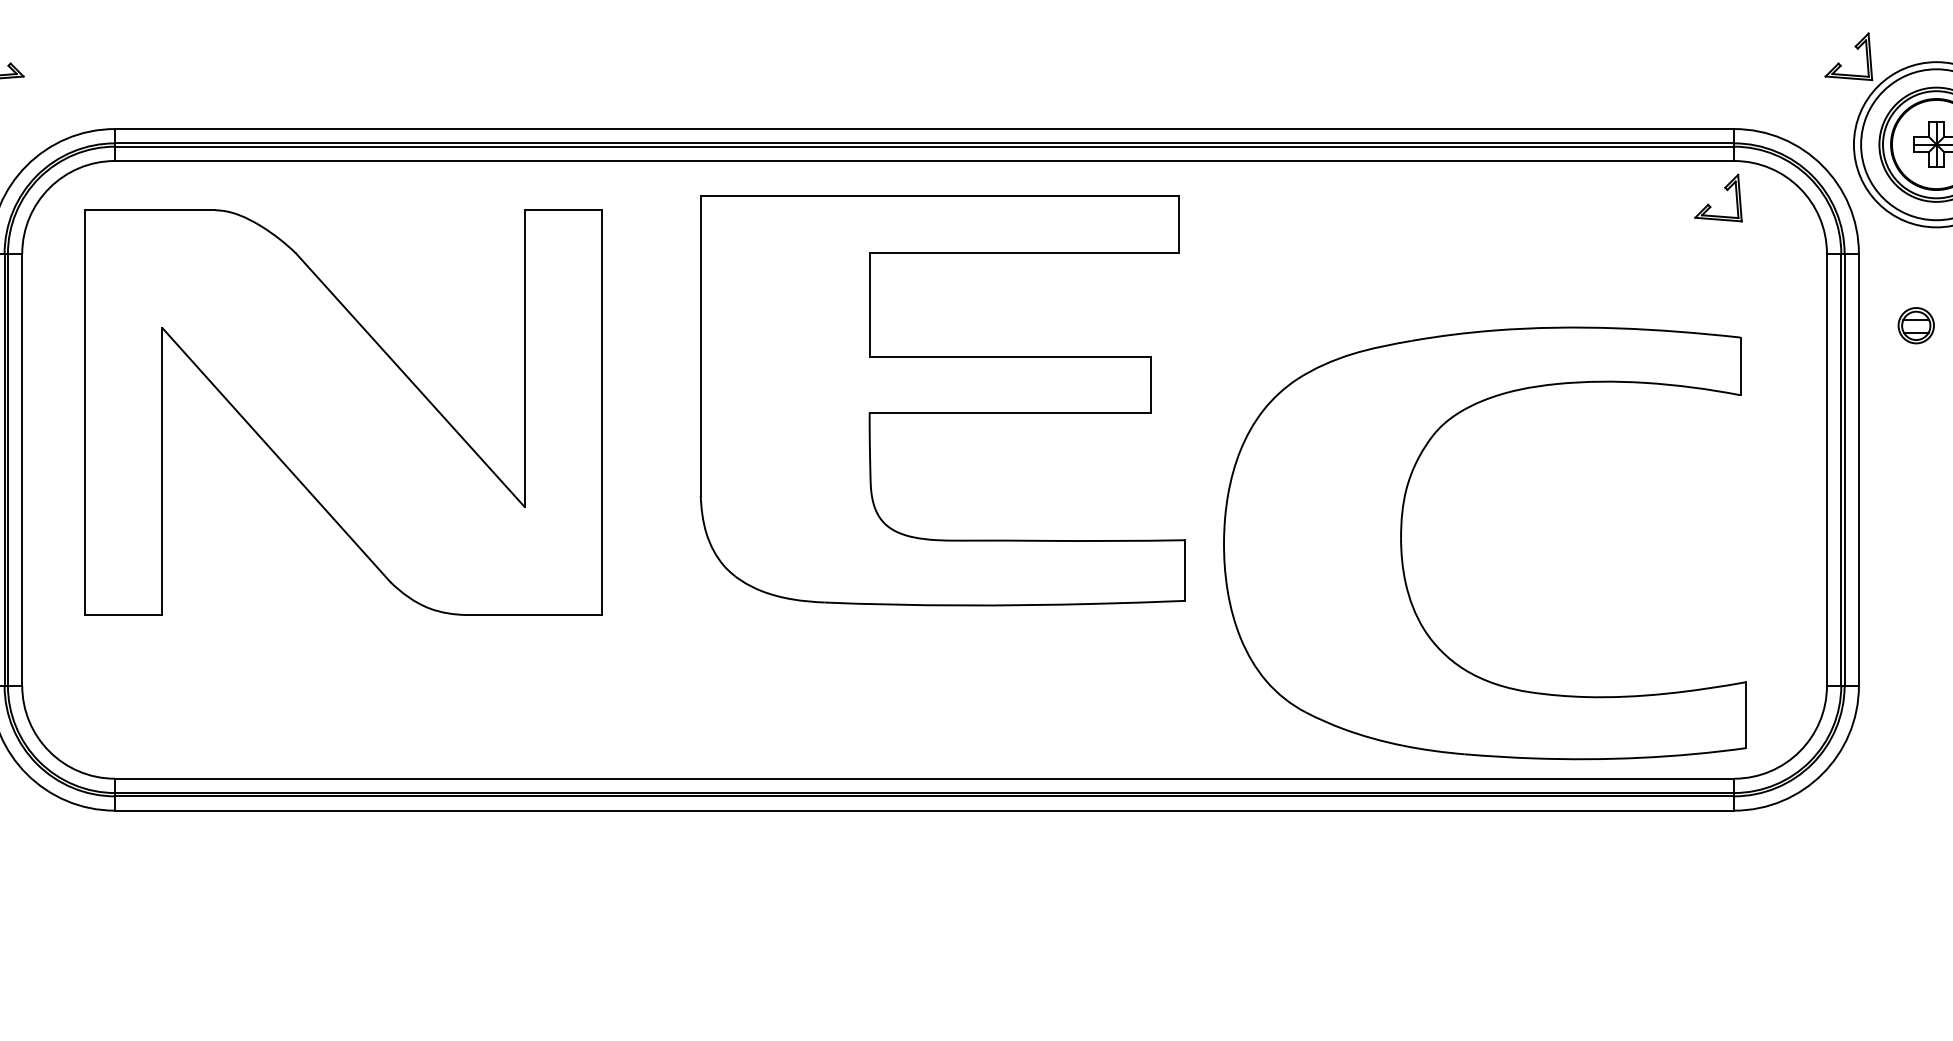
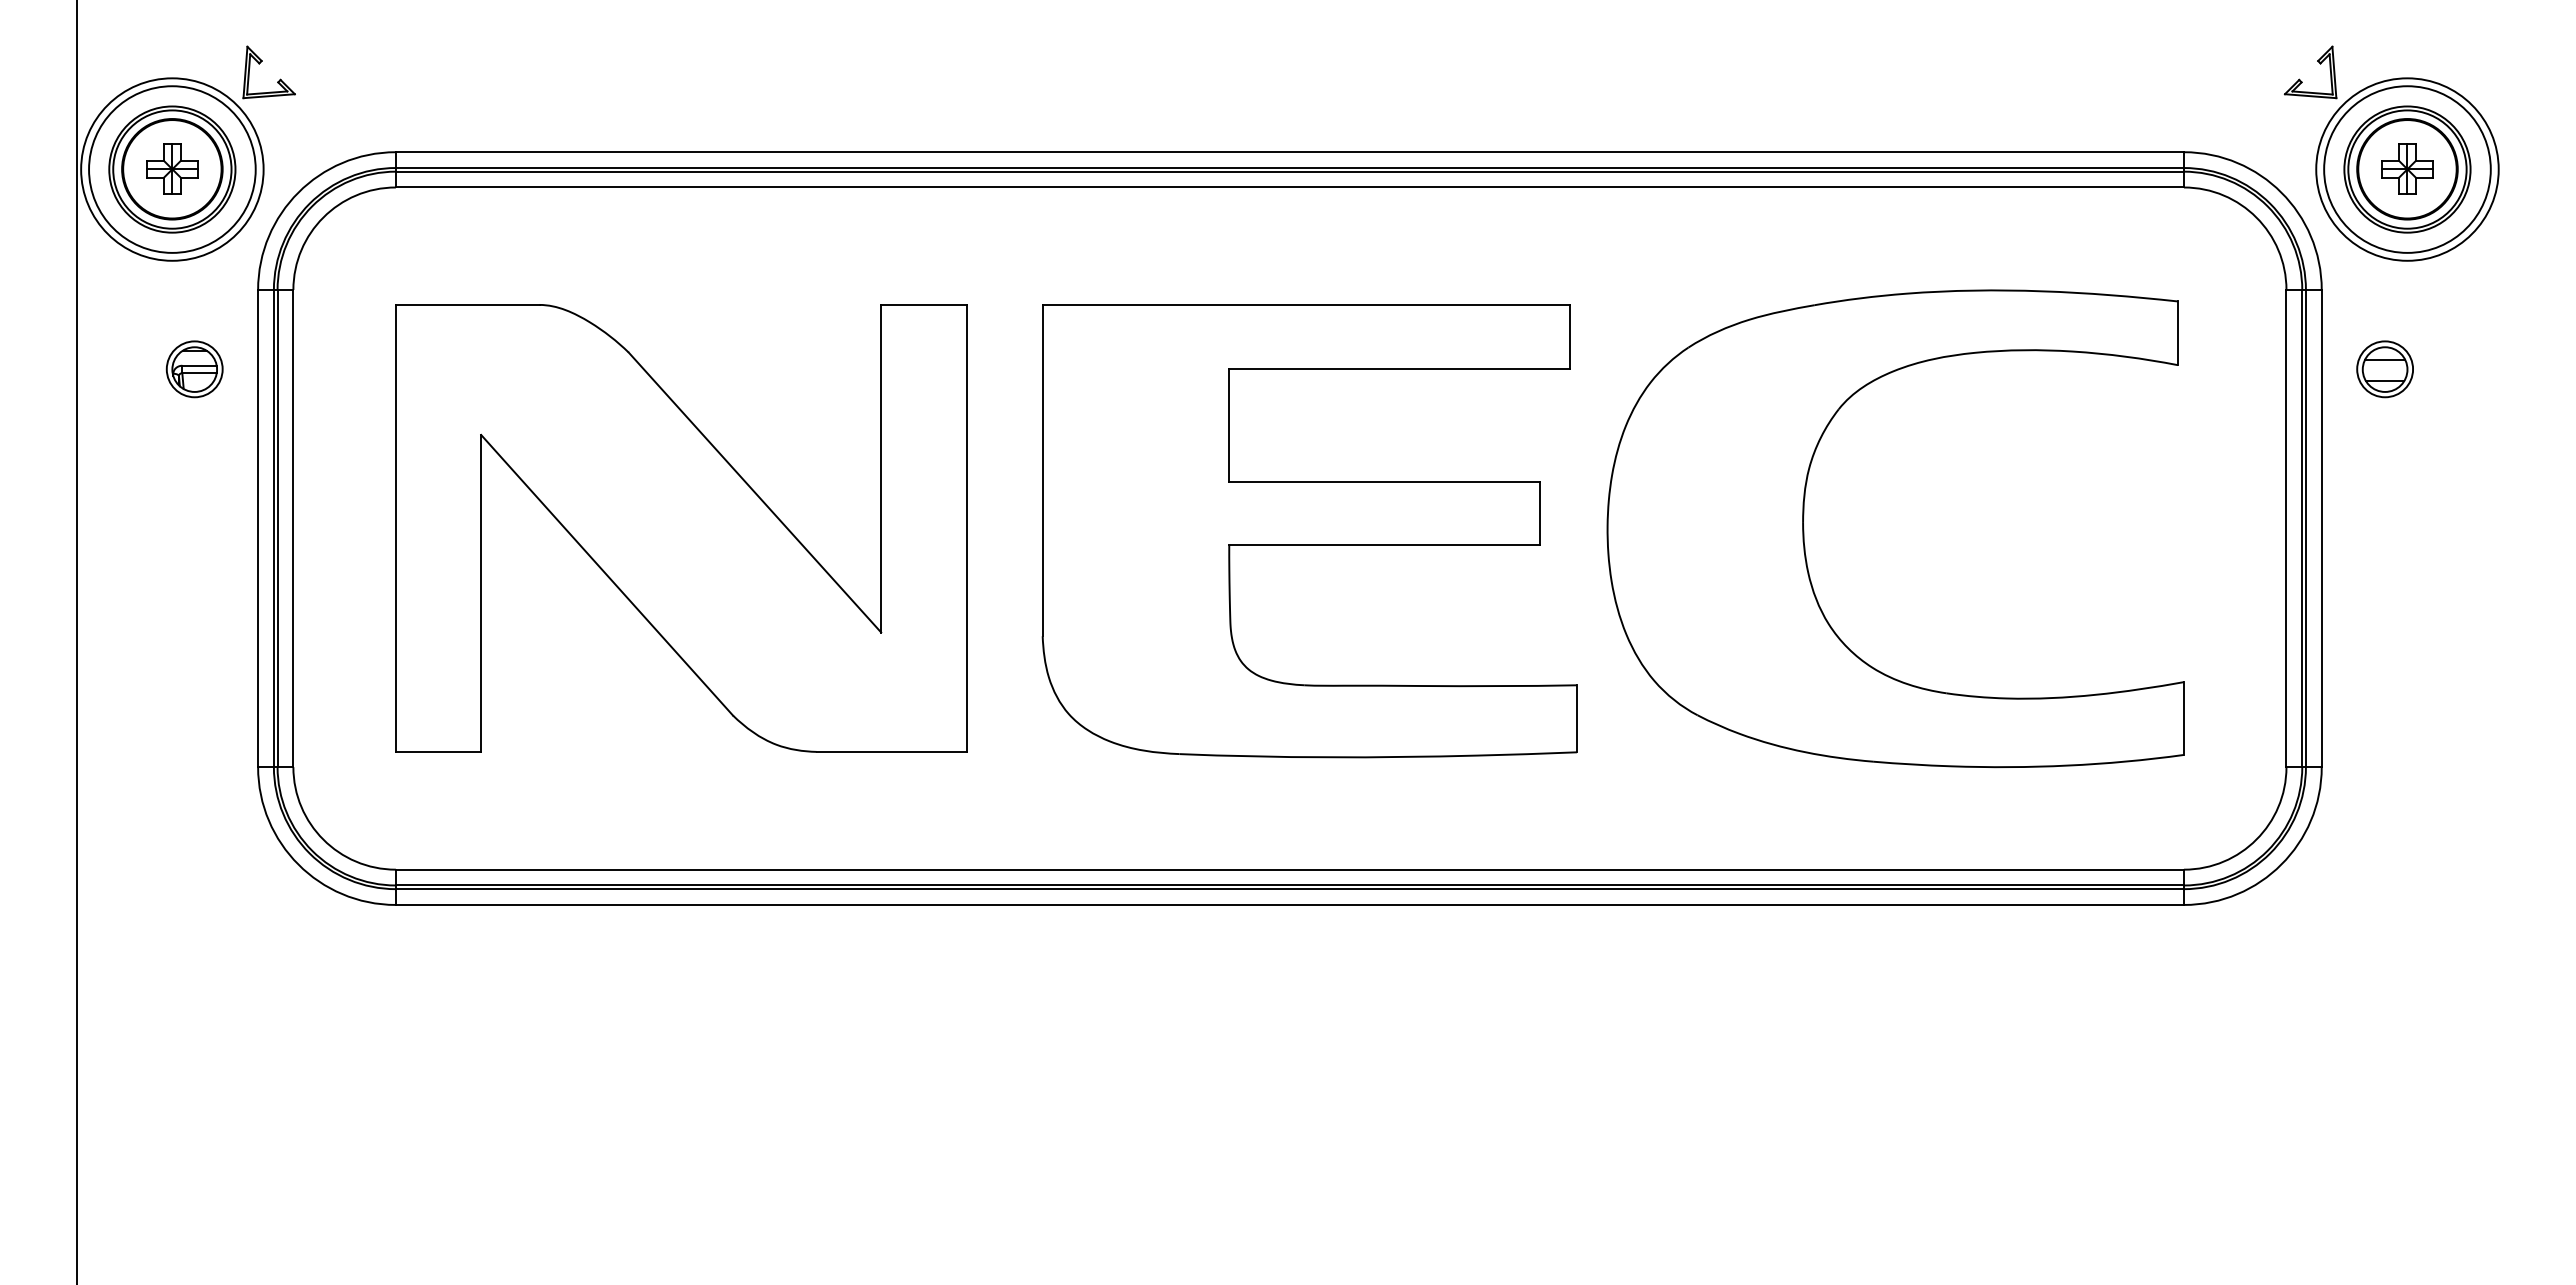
part: (1710, 205) -> (2157, 236), removed
part: (1915, 325) -> (2384, 369), size x1.43
part: (942, 400) -> (1309, 531), moved
part: (343, 412) -> (681, 528), moved
part: (1402, 544) -> (1804, 529), moved

